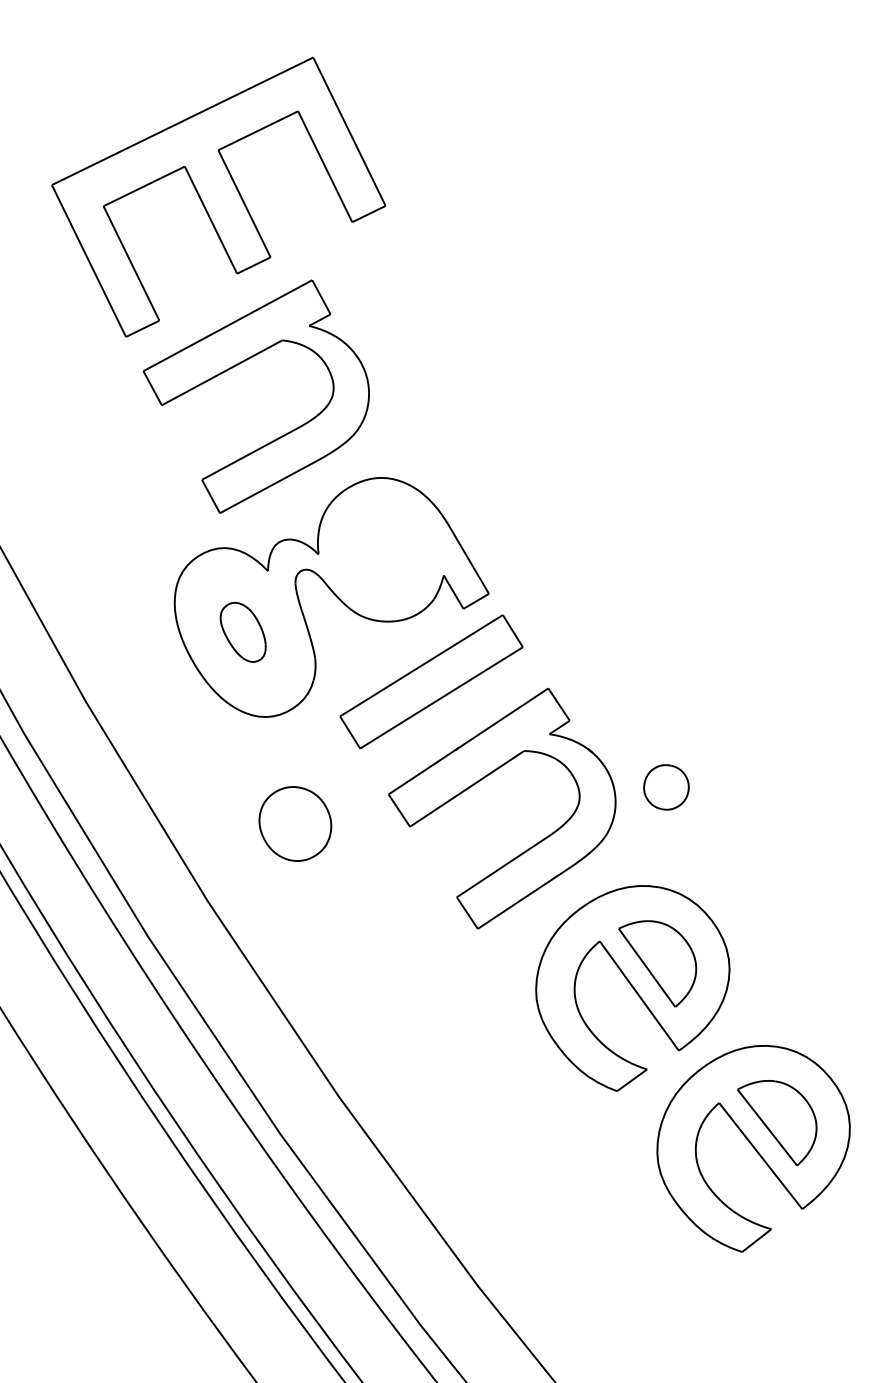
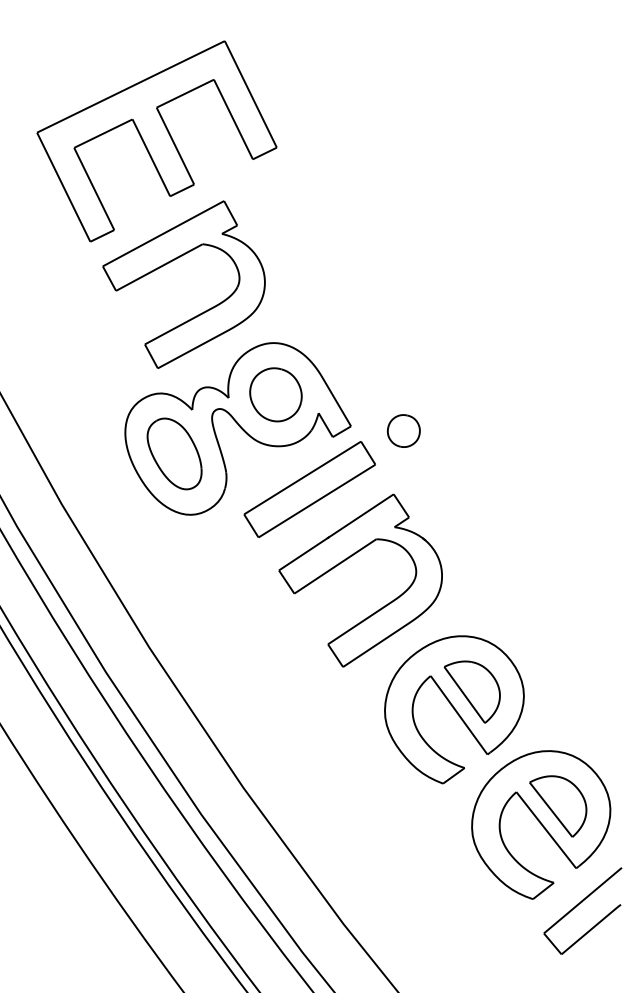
part: (242, 632) -> (174, 454), size x1.67
part: (666, 787) -> (403, 431), moved
part: (295, 823) -> (276, 394), moved
part: (804, 1261) -> (577, 905), added

